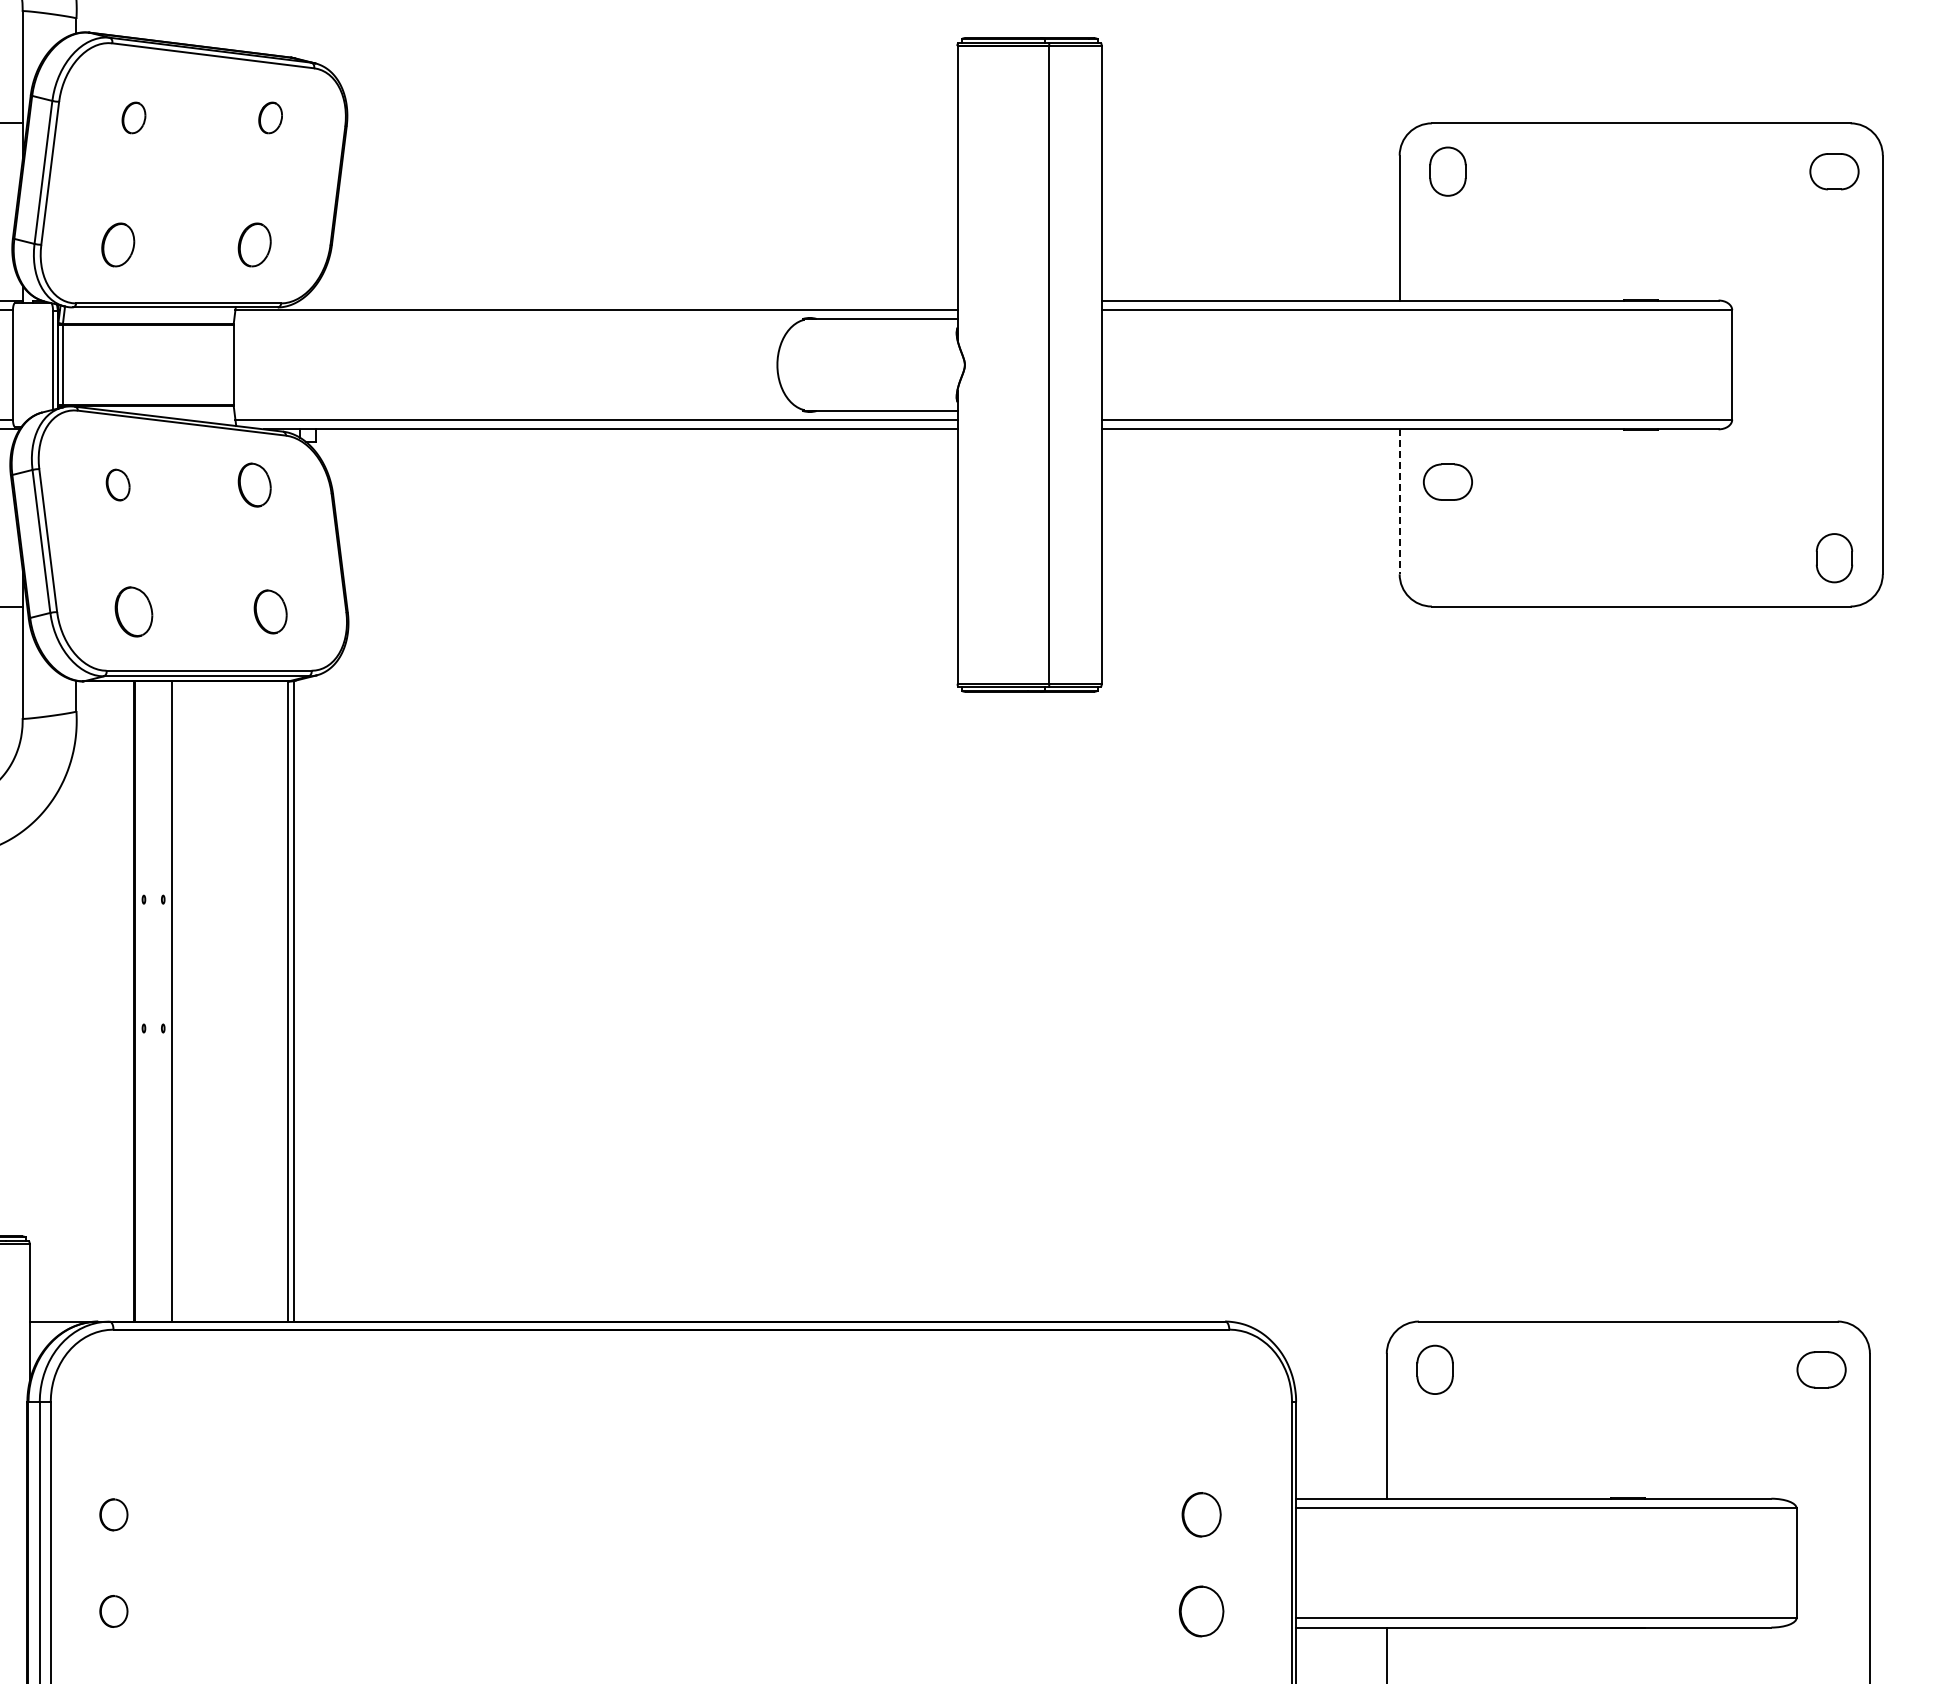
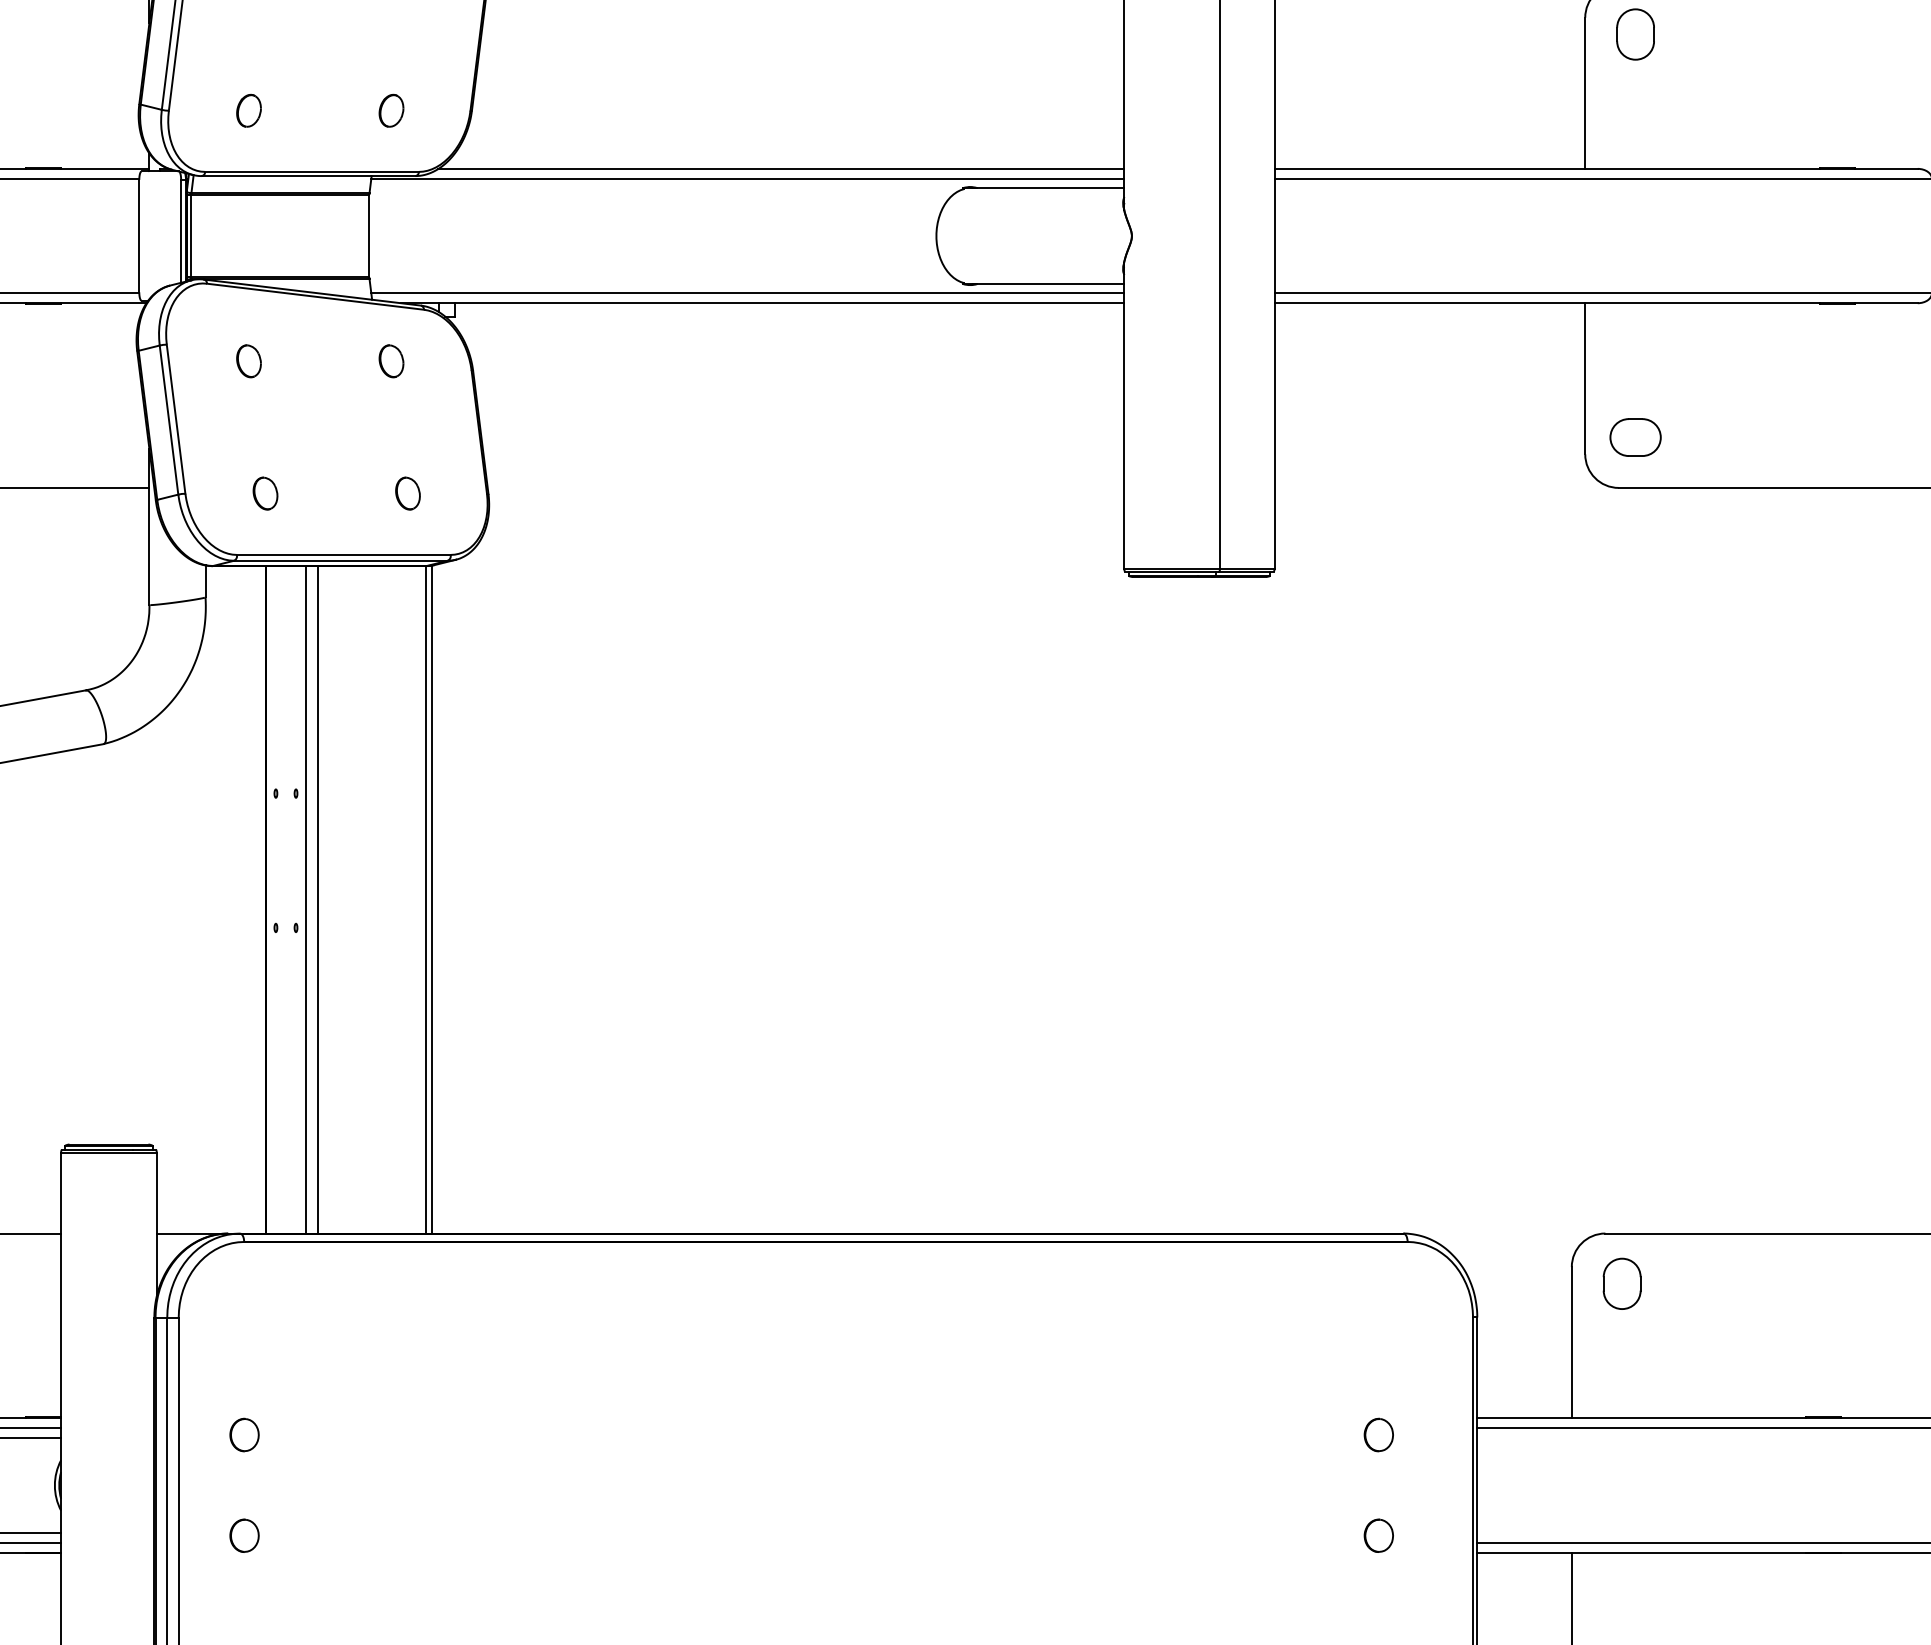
part: (117, 244) -> (248, 110), size x0.71
part: (254, 244) -> (391, 110), size x0.71
line: (628, 300) -> (781, 168), added
part: (1447, 481) -> (1635, 436), moved
part: (254, 484) -> (391, 360), size x0.71
line: (1399, 502) -> (1585, 379), dashed -> solid
part: (133, 611) -> (265, 493), size x0.62
part: (270, 611) -> (407, 493), size x0.71
line: (184, 1001) -> (318, 899), added
part: (1201, 1514) -> (1378, 1434), size x0.71
part: (1201, 1611) -> (1378, 1535), size x0.62

